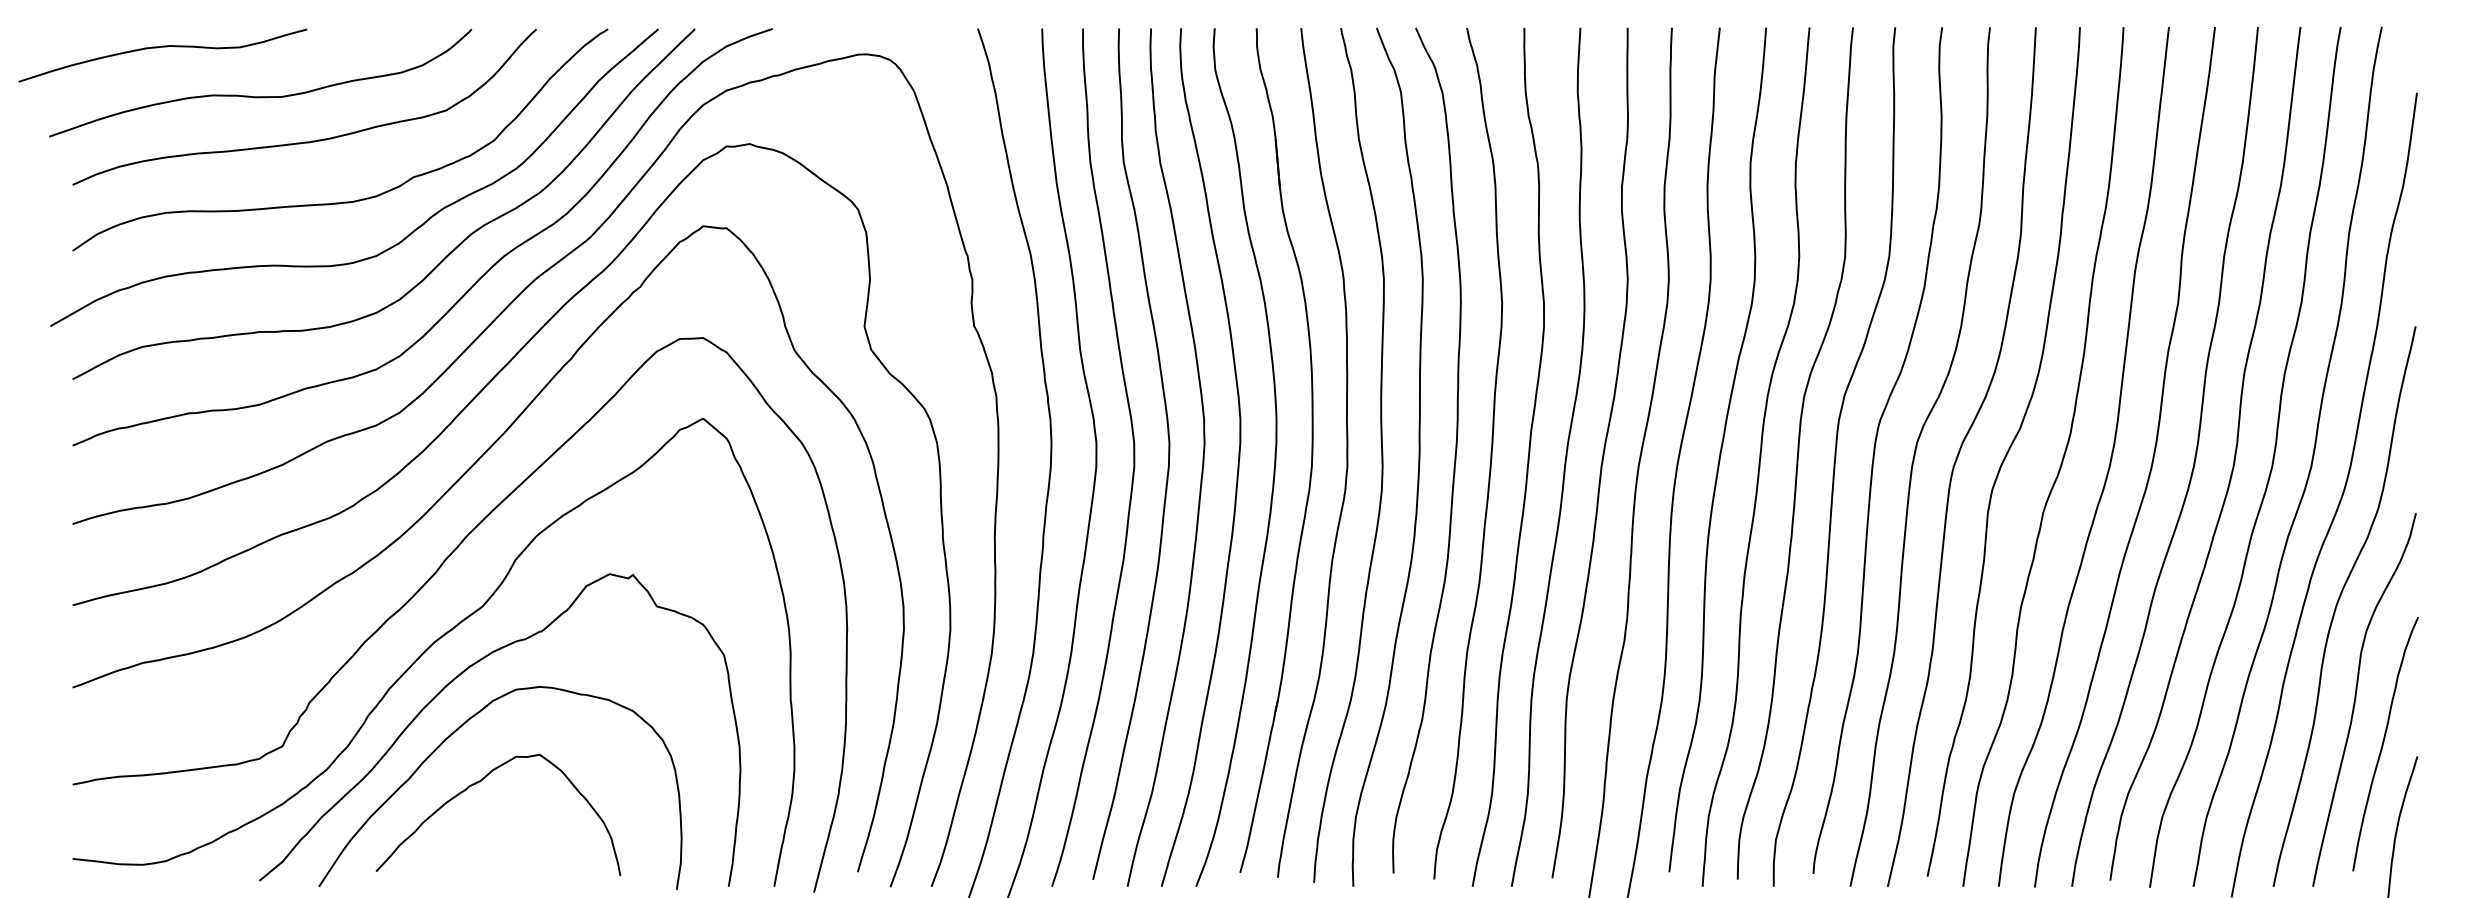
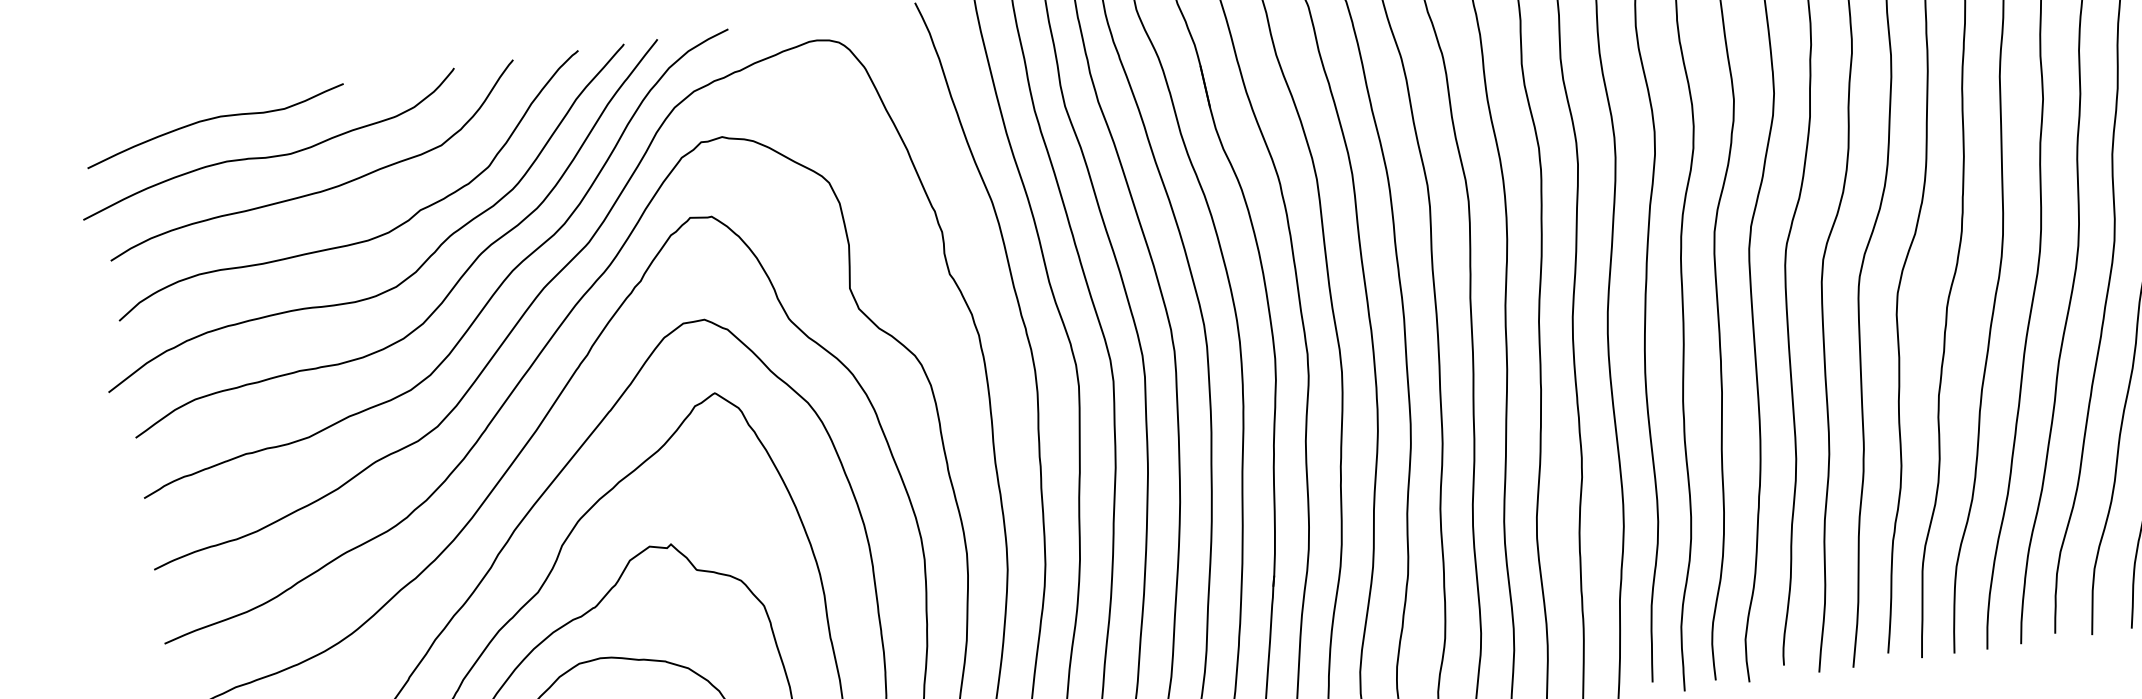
curve: (162, 47) -> (214, 118), moved

